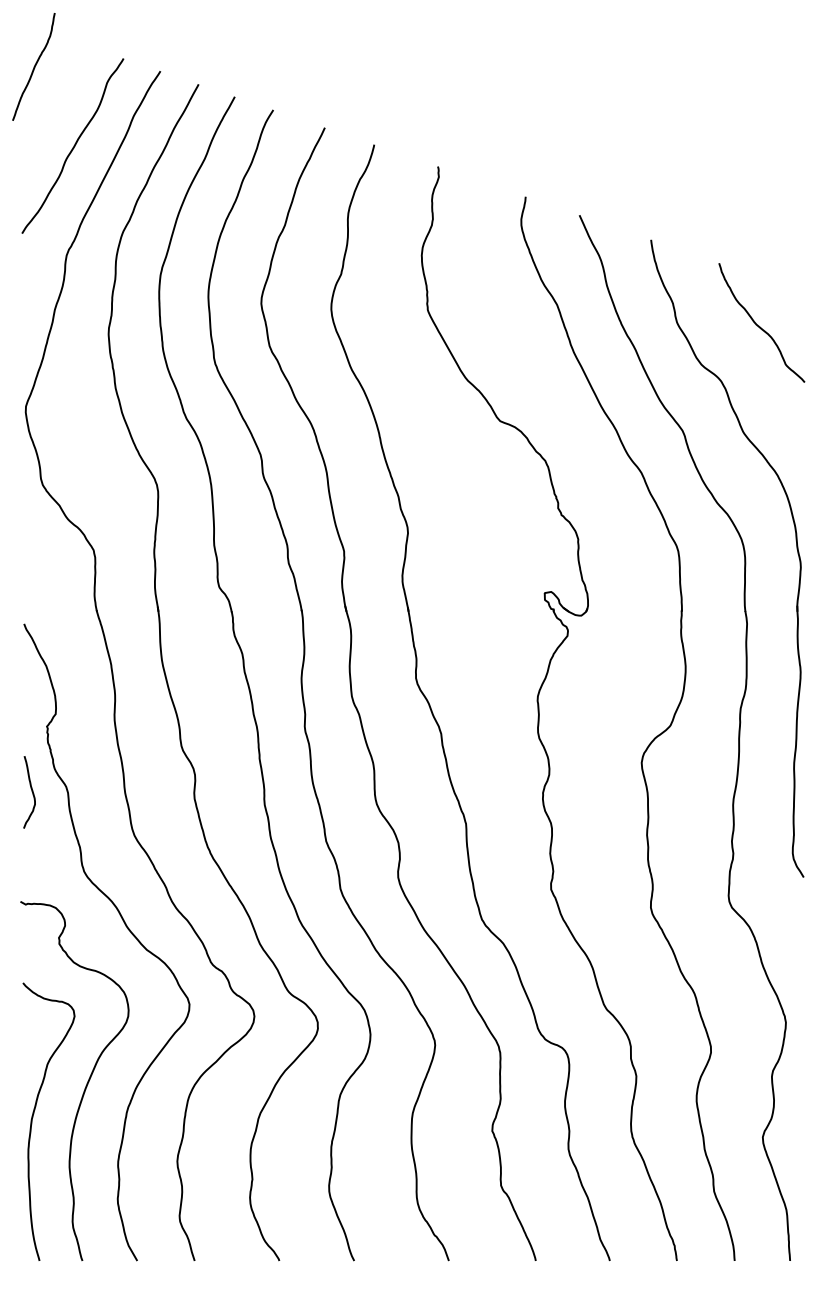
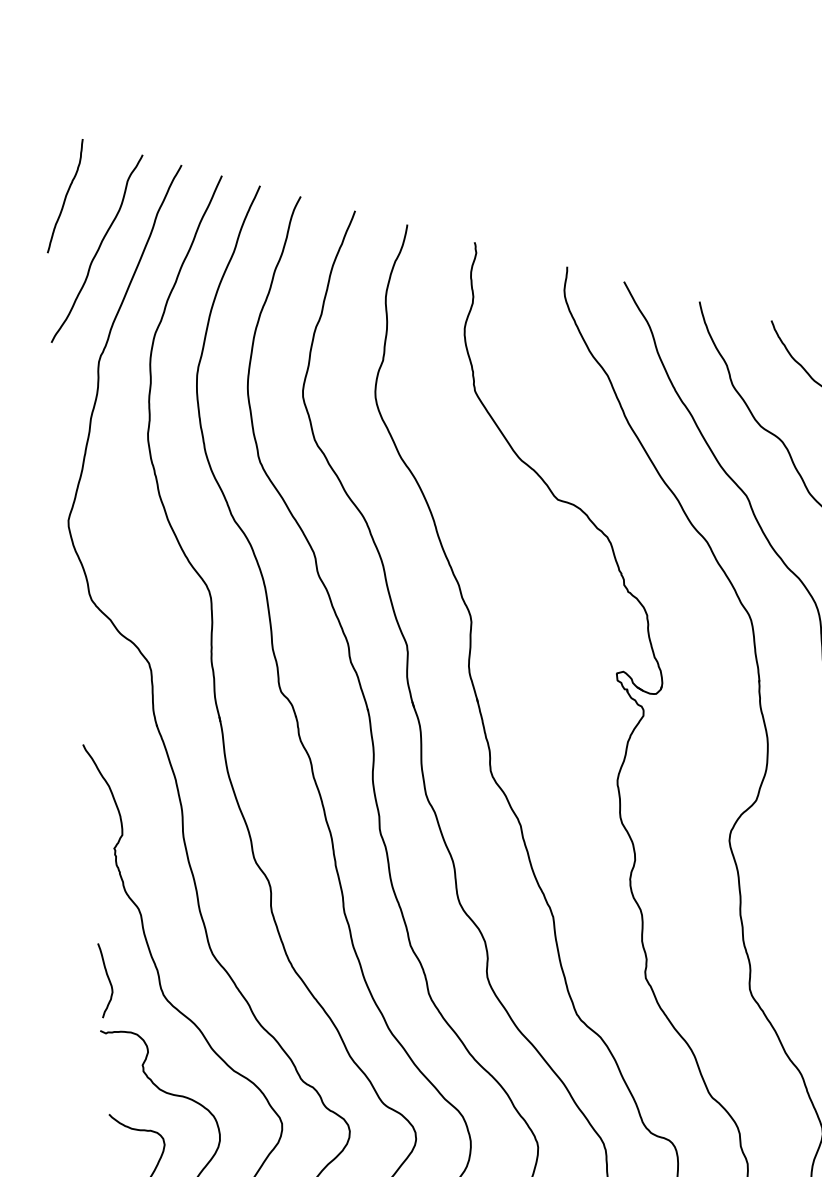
curve: (33, 66) -> (64, 195), moved
curve: (31, 791) -> (107, 979), moved

